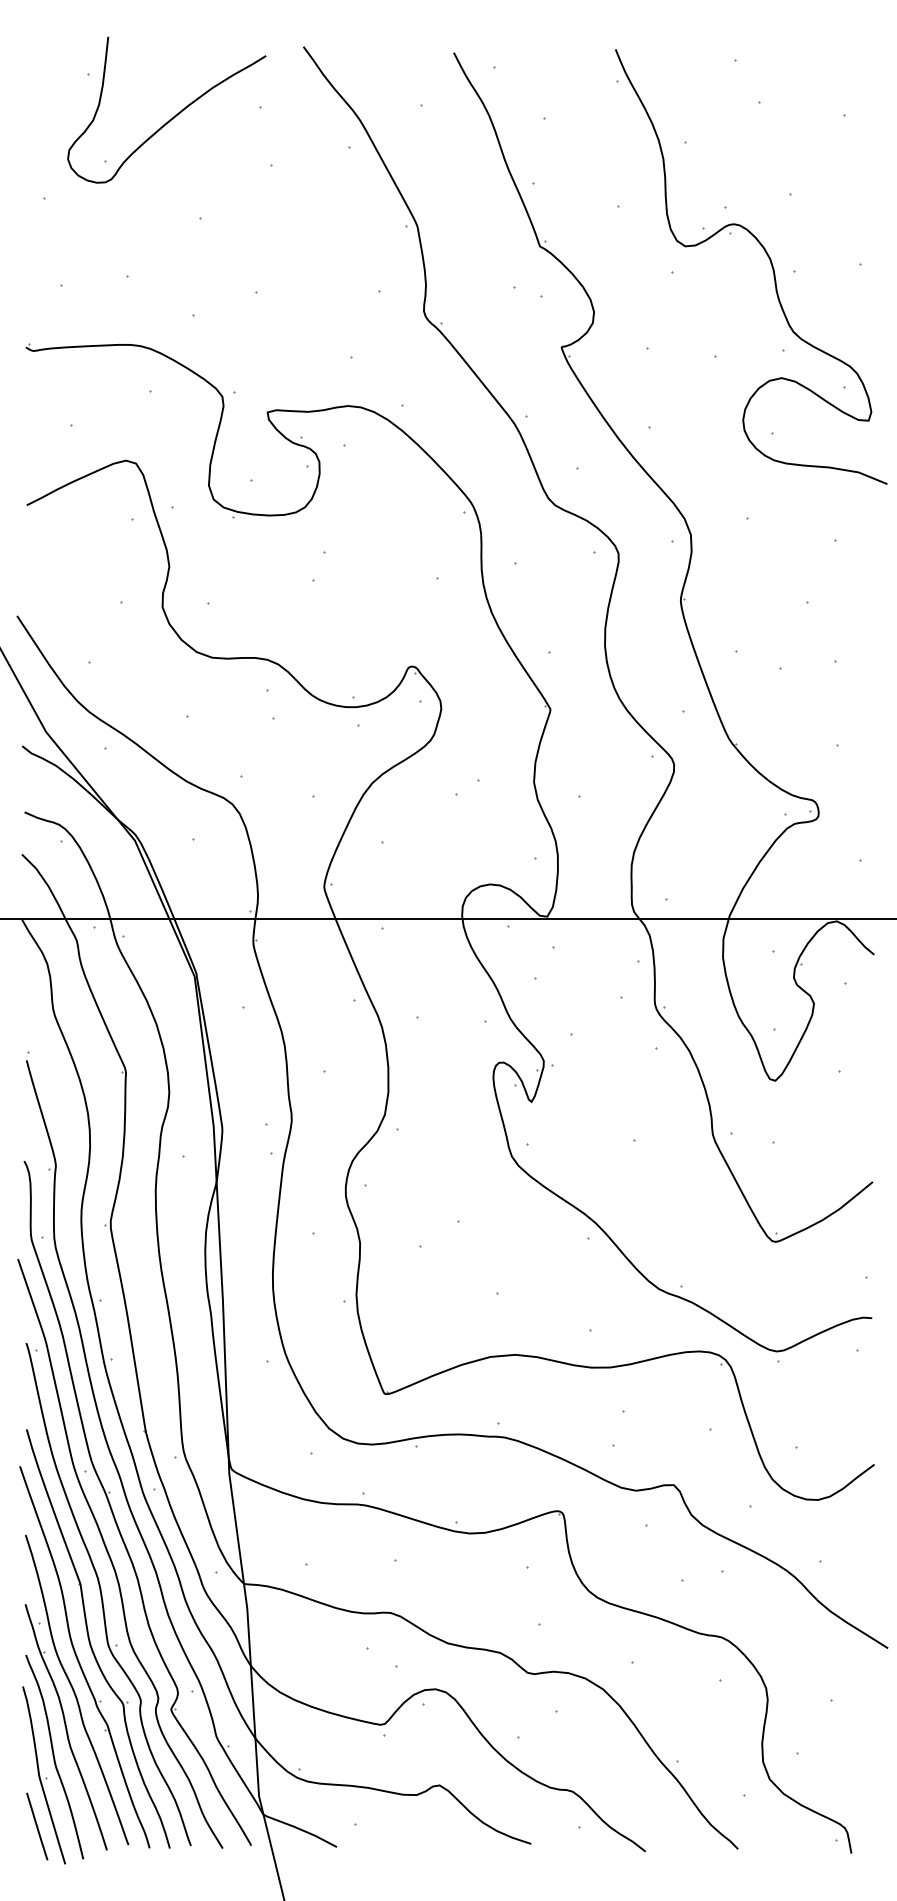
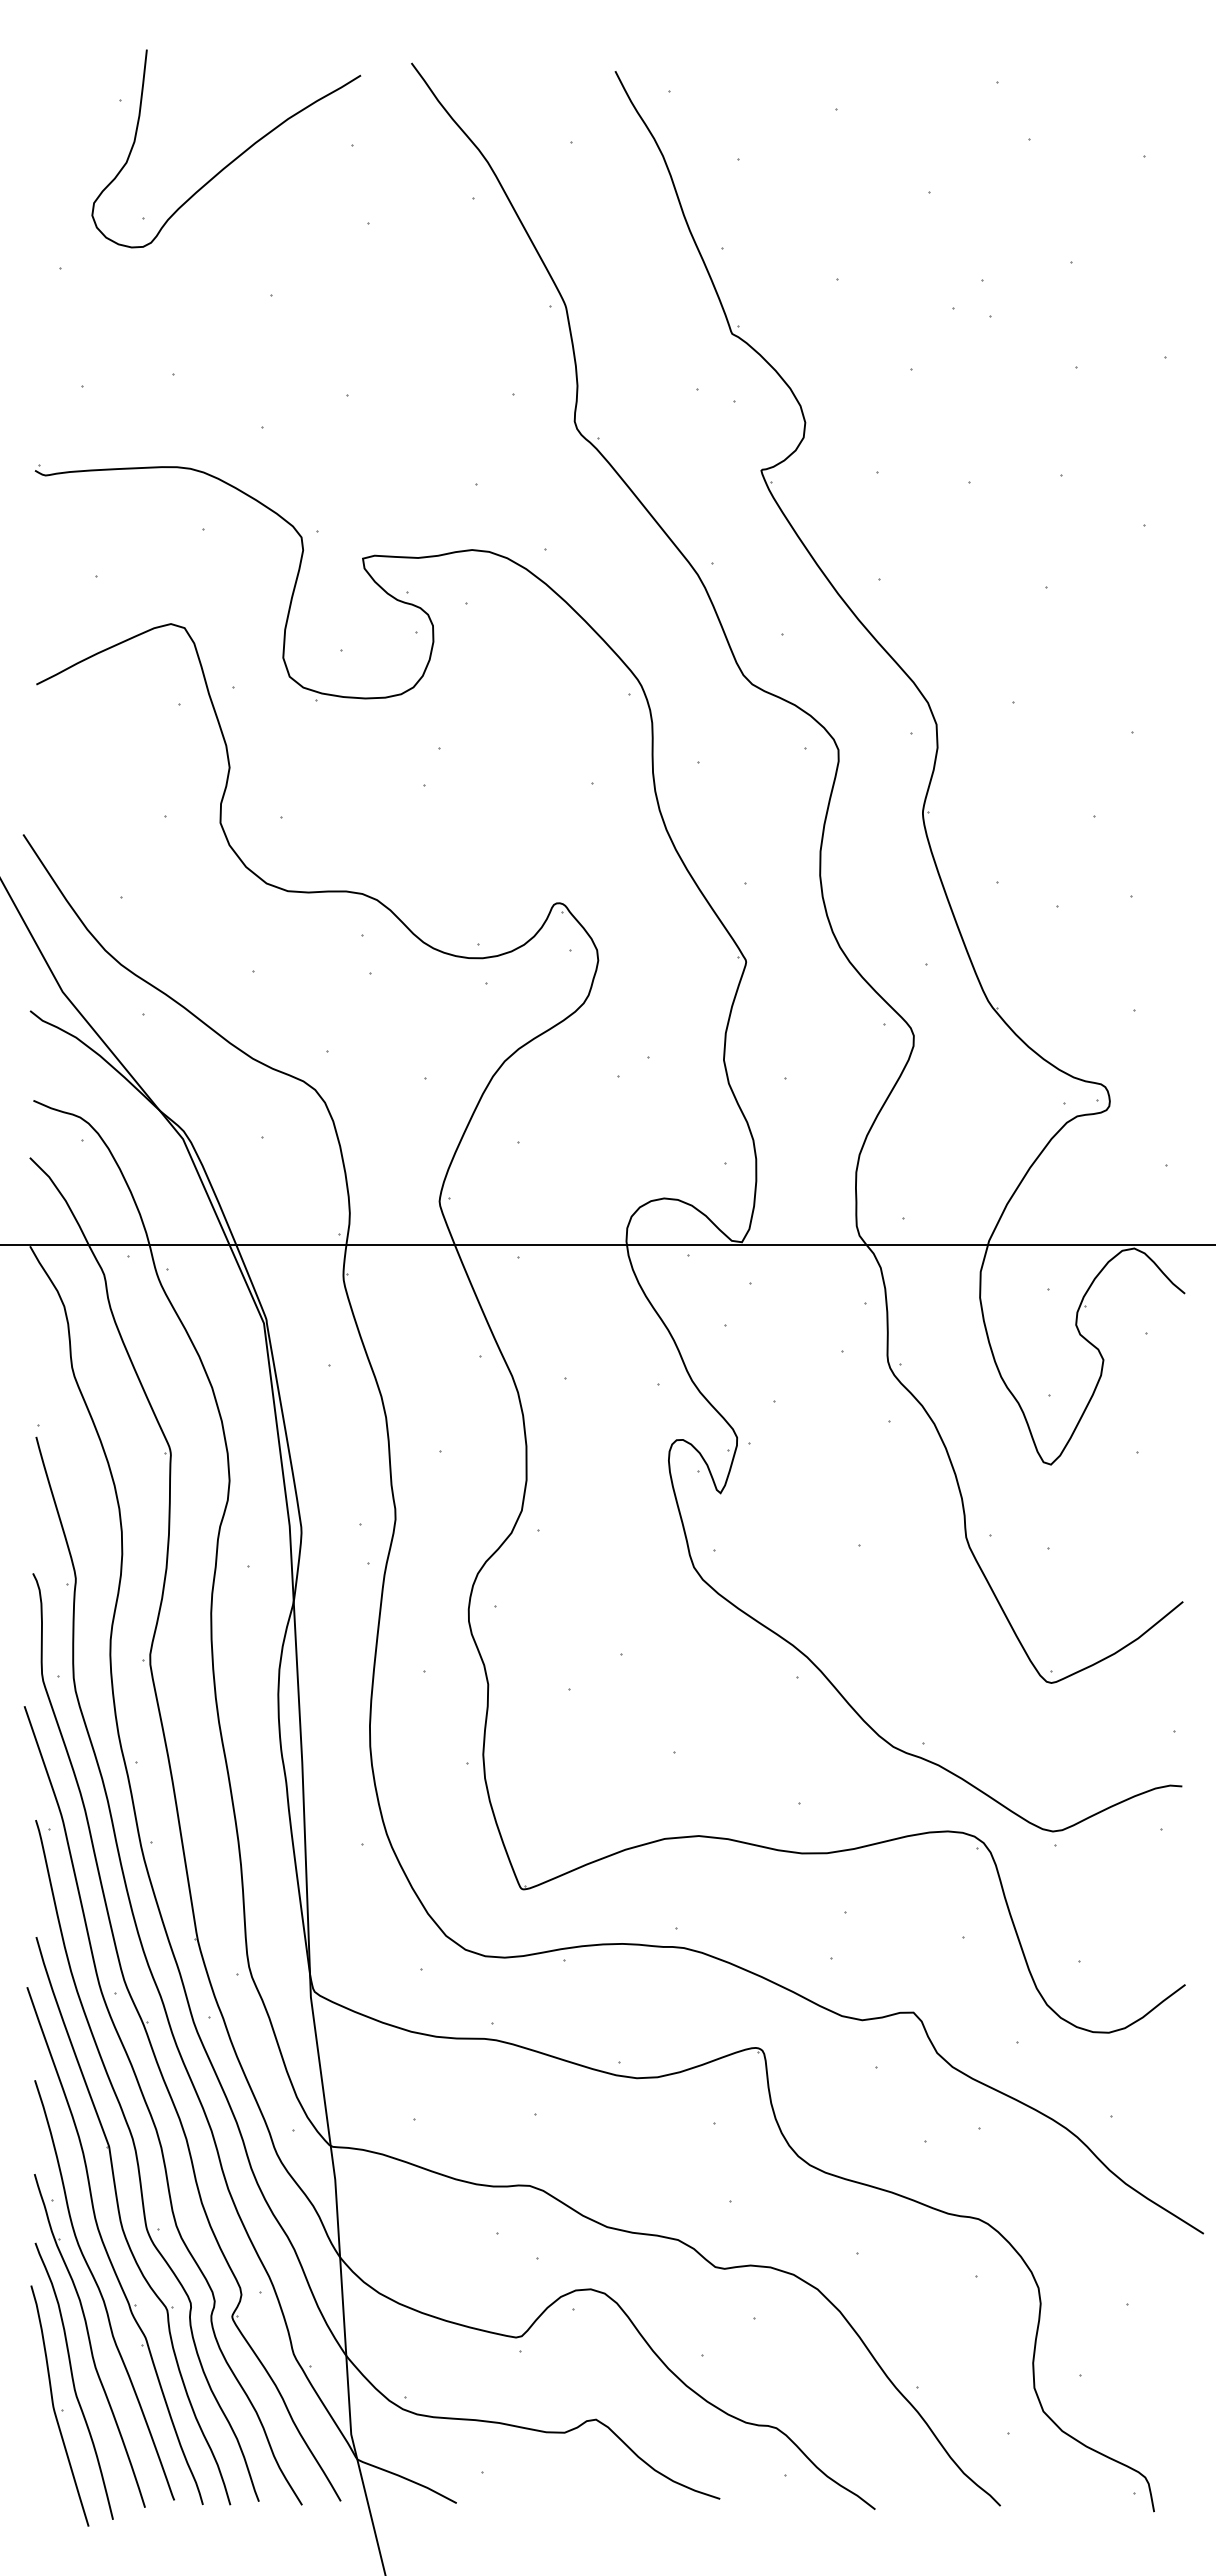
curve: (766, 255) -> (1039, 345), removed
line: (37, 1826) -> (50, 2475), removed

